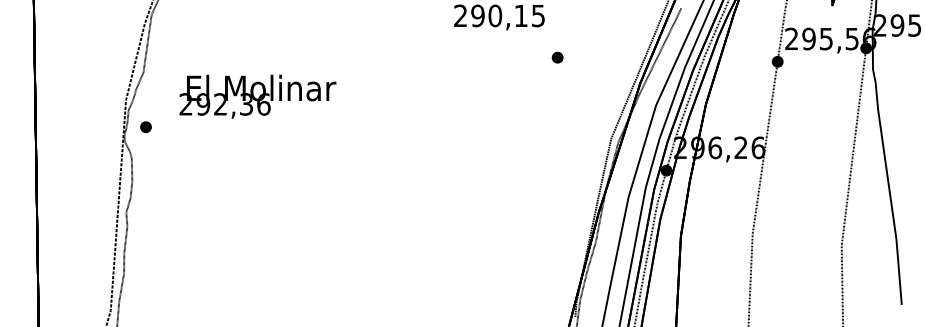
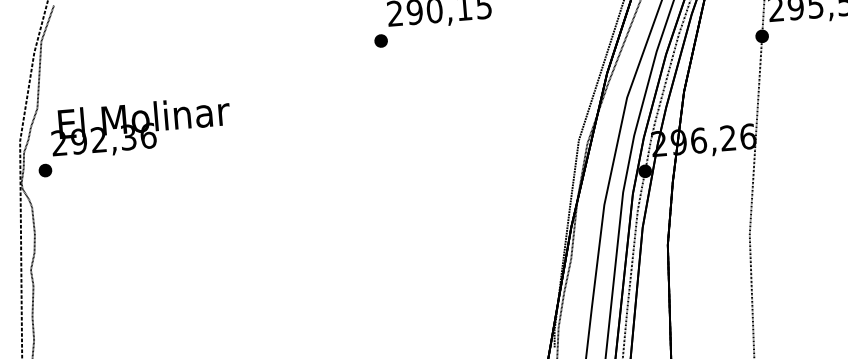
part: (557, 57) -> (380, 40), moved
text: (257, 96) -> (140, 127), moved

